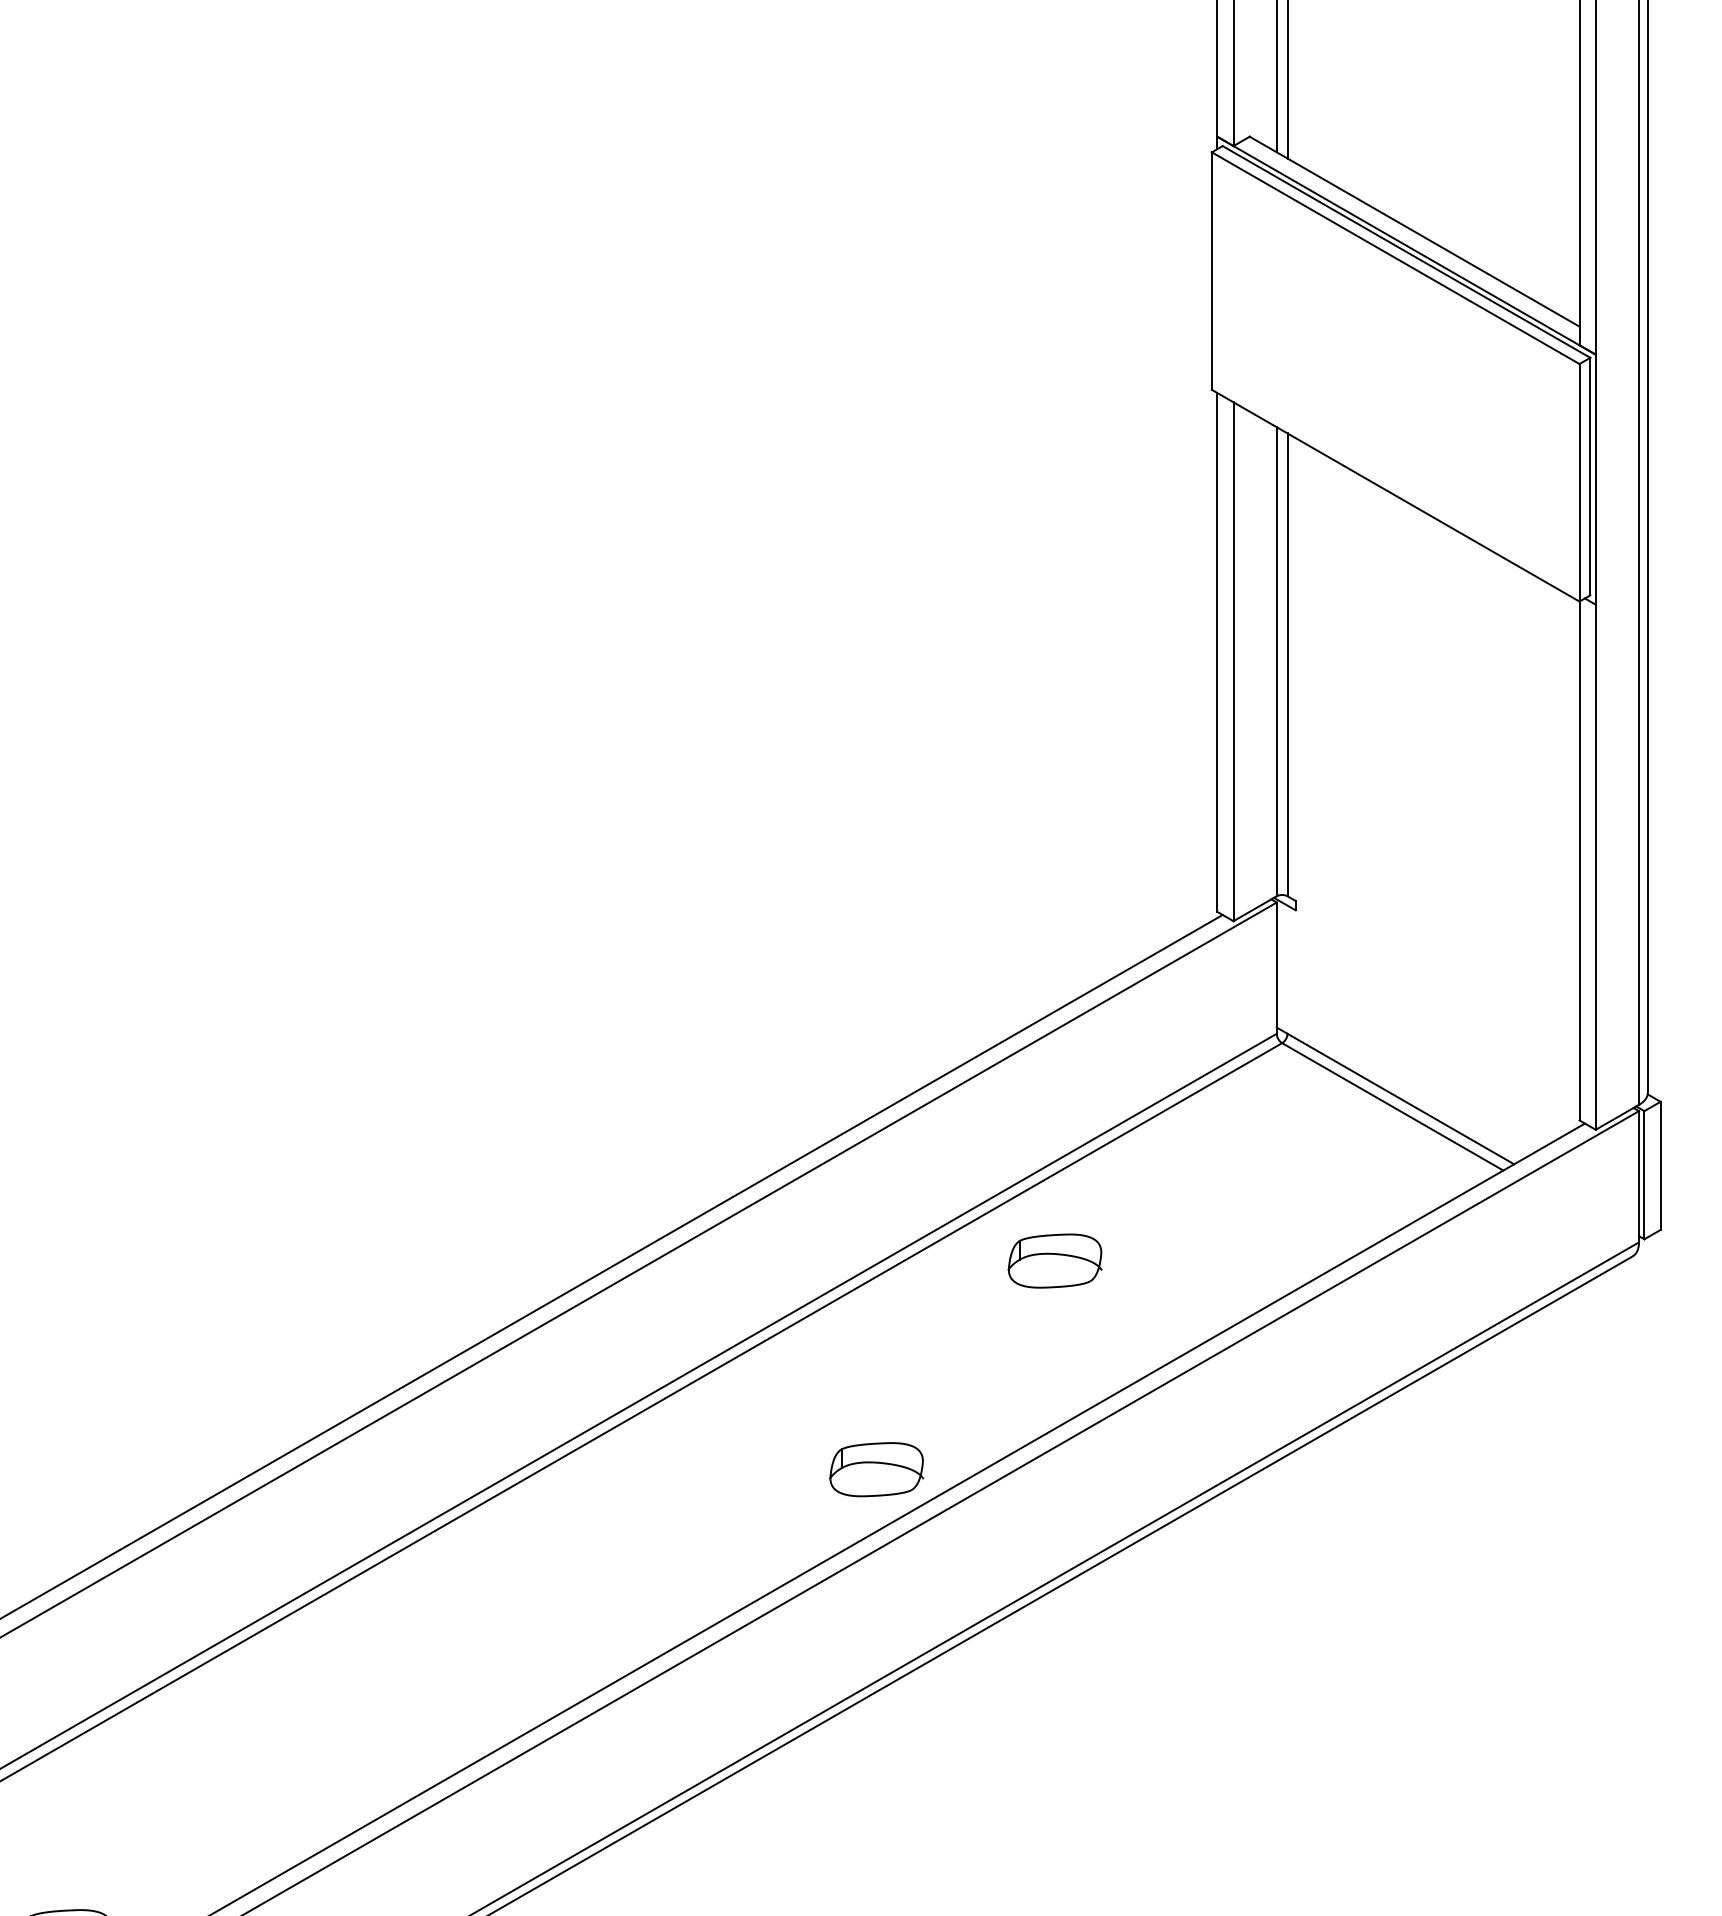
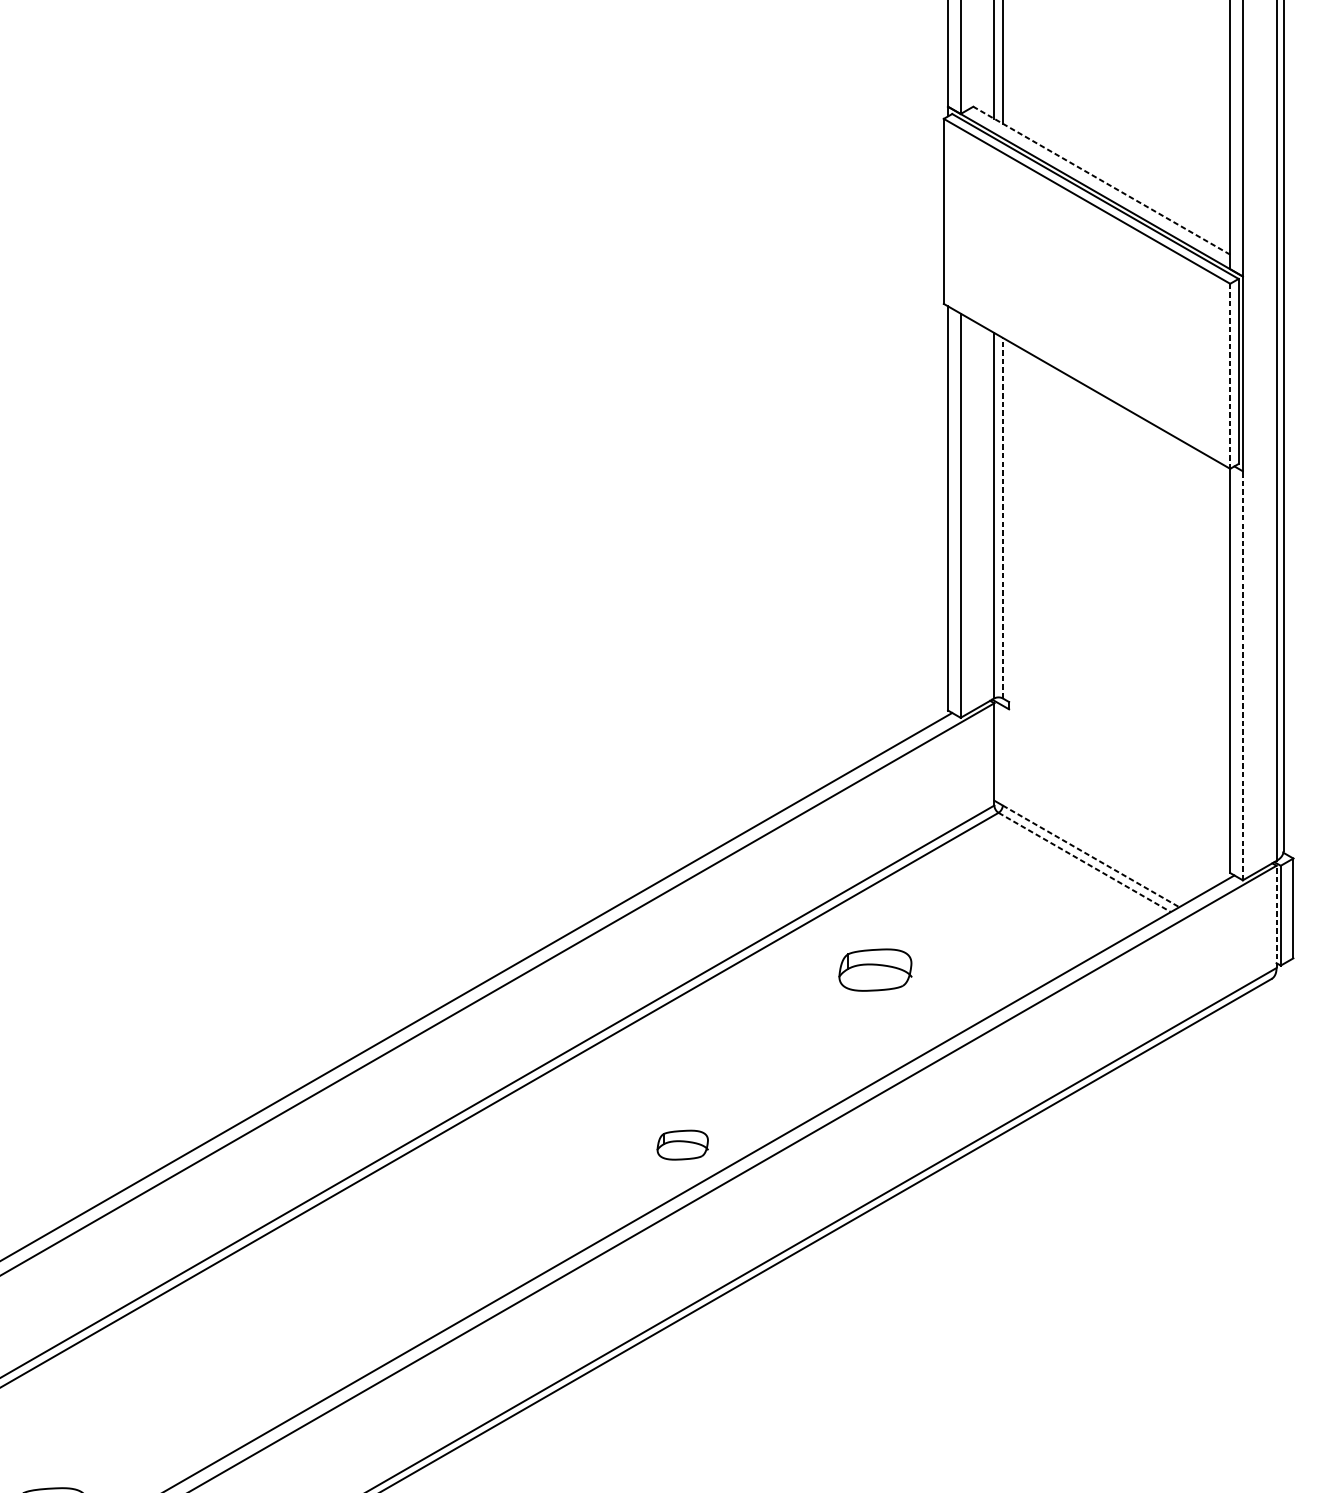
line: (1414, 231) -> (1101, 180), solid -> dashed
line: (1579, 482) -> (1230, 376), solid -> dashed
line: (1287, 664) -> (1002, 517), solid -> dashed
line: (1595, 867) -> (1242, 676), solid -> dashed
line: (1400, 1099) -> (1090, 856), solid -> dashed
line: (1392, 1106) -> (1084, 862), solid -> dashed
line: (1638, 1176) -> (1276, 916), solid -> dashed
part: (1054, 1260) -> (874, 969), moved
part: (876, 1469) -> (682, 1144), size x0.7

